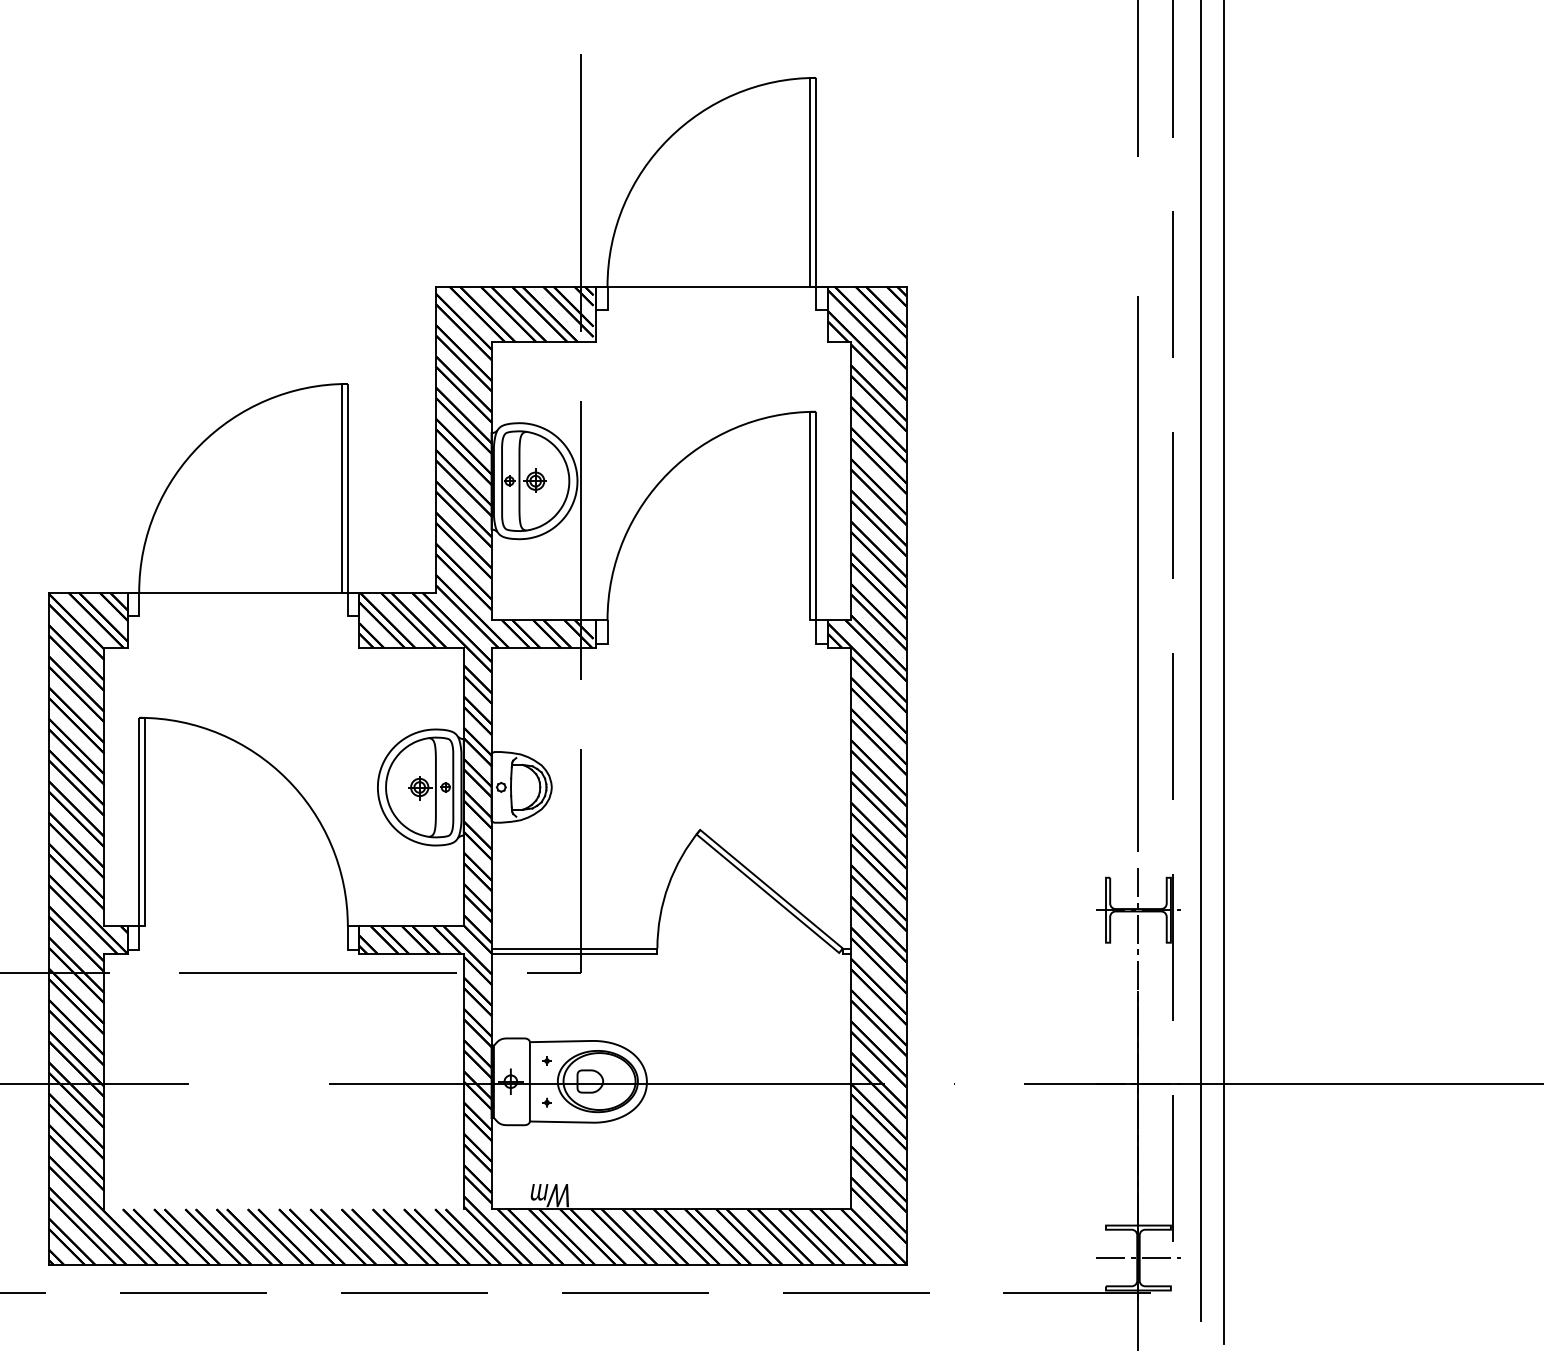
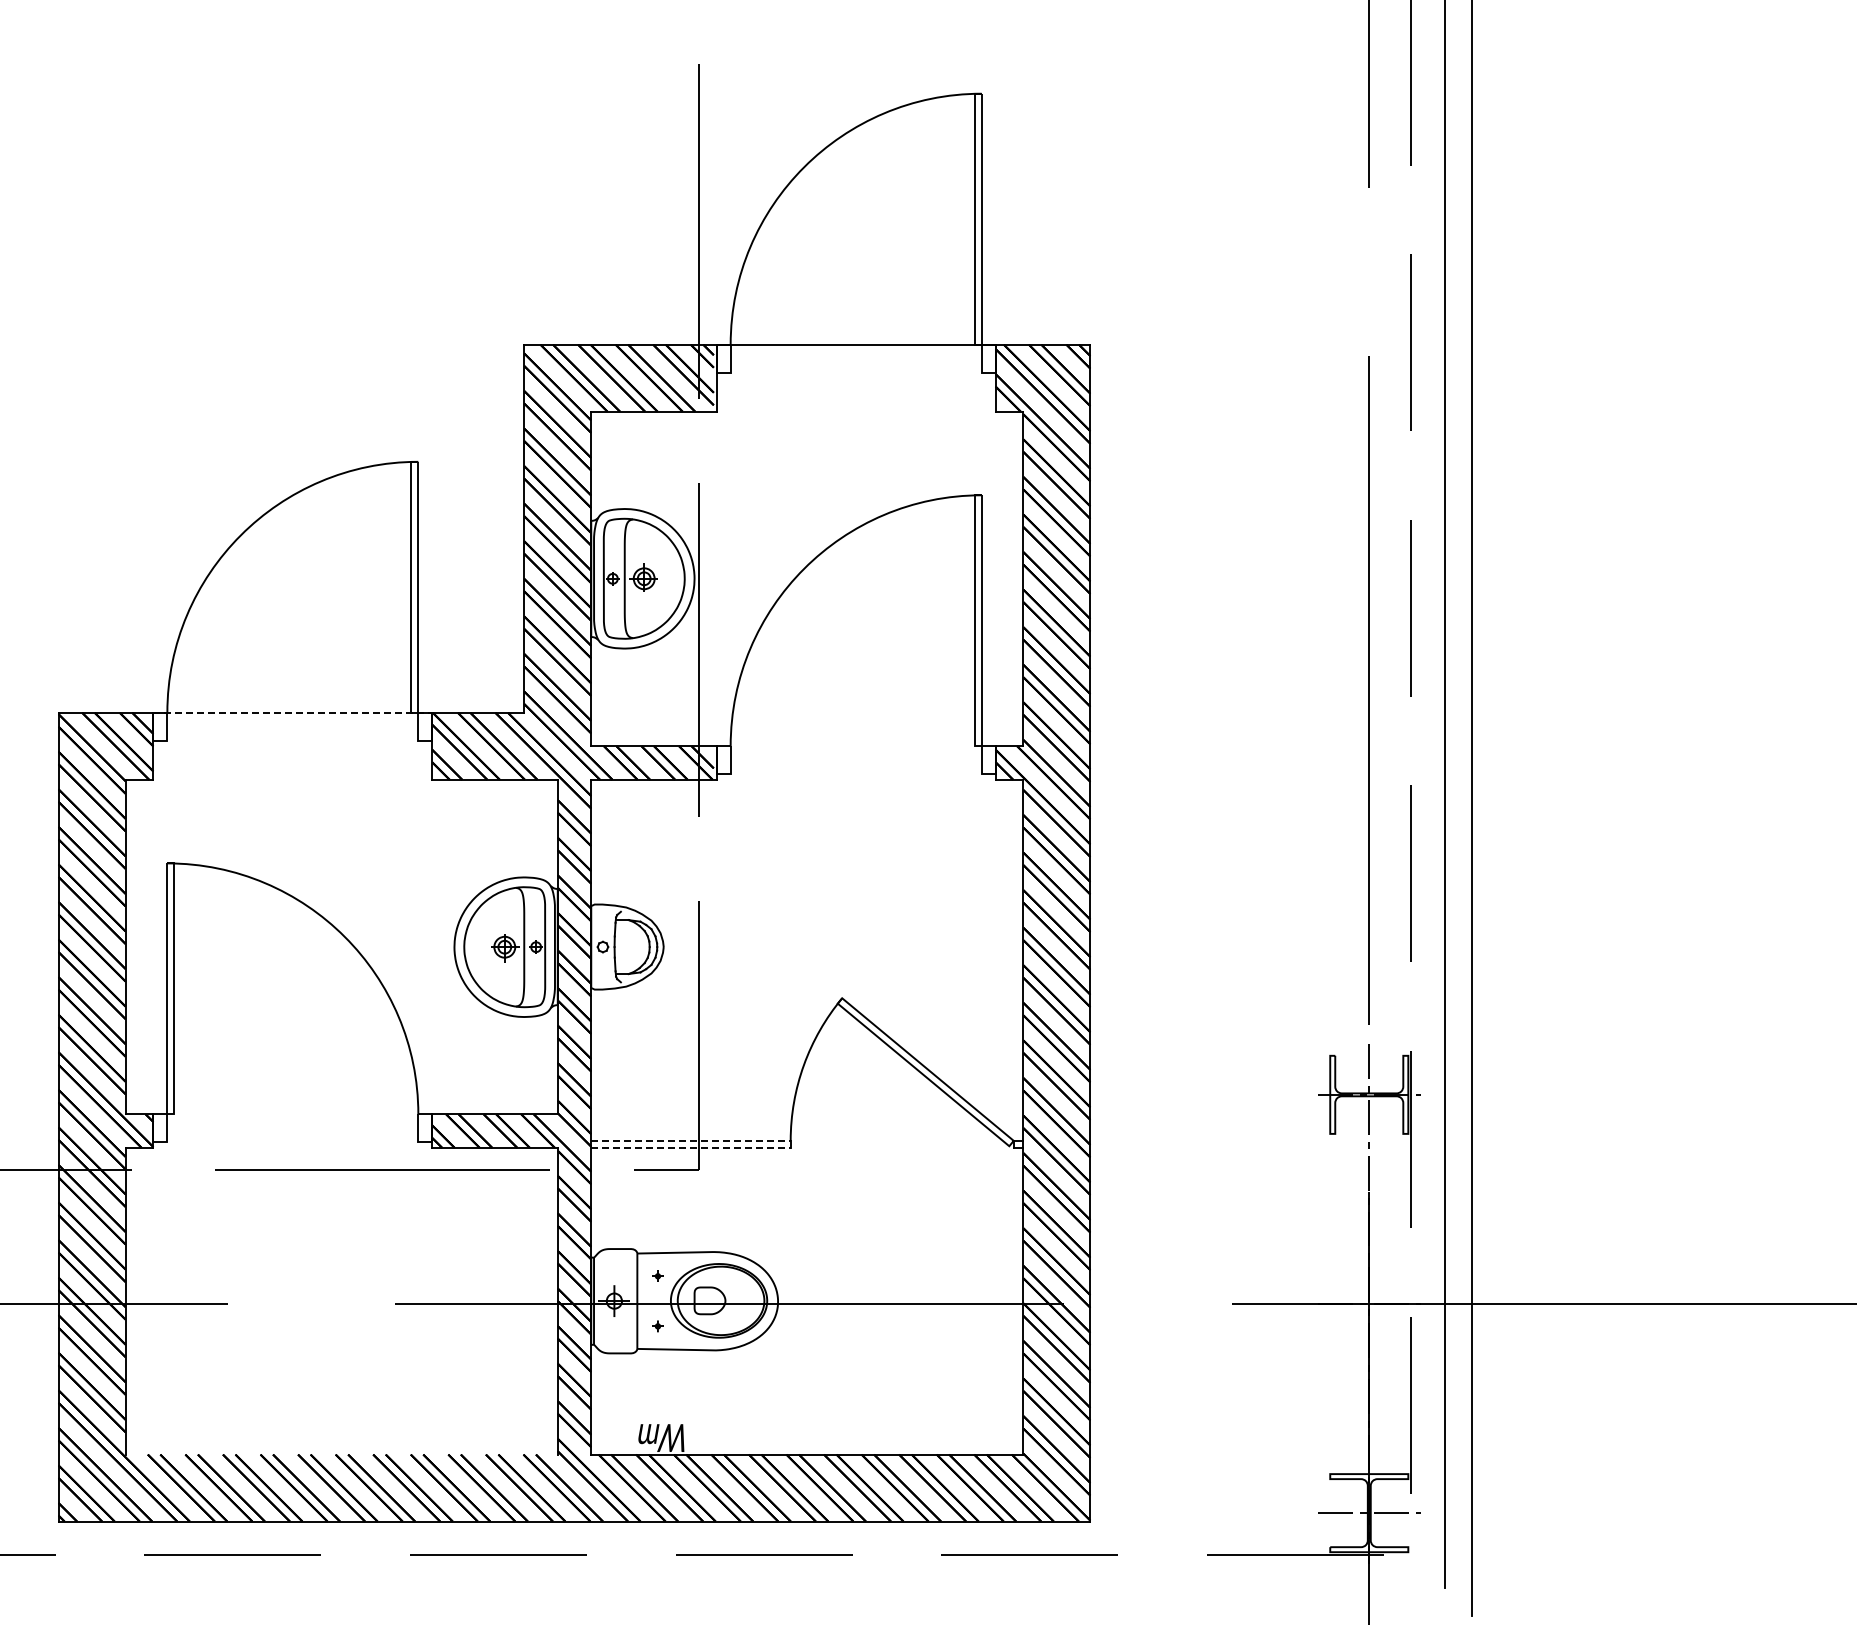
line: (244, 592) -> (293, 712), solid -> dashed
line: (574, 948) -> (690, 1140), solid -> dashed
line: (574, 954) -> (690, 1147), solid -> dashed

